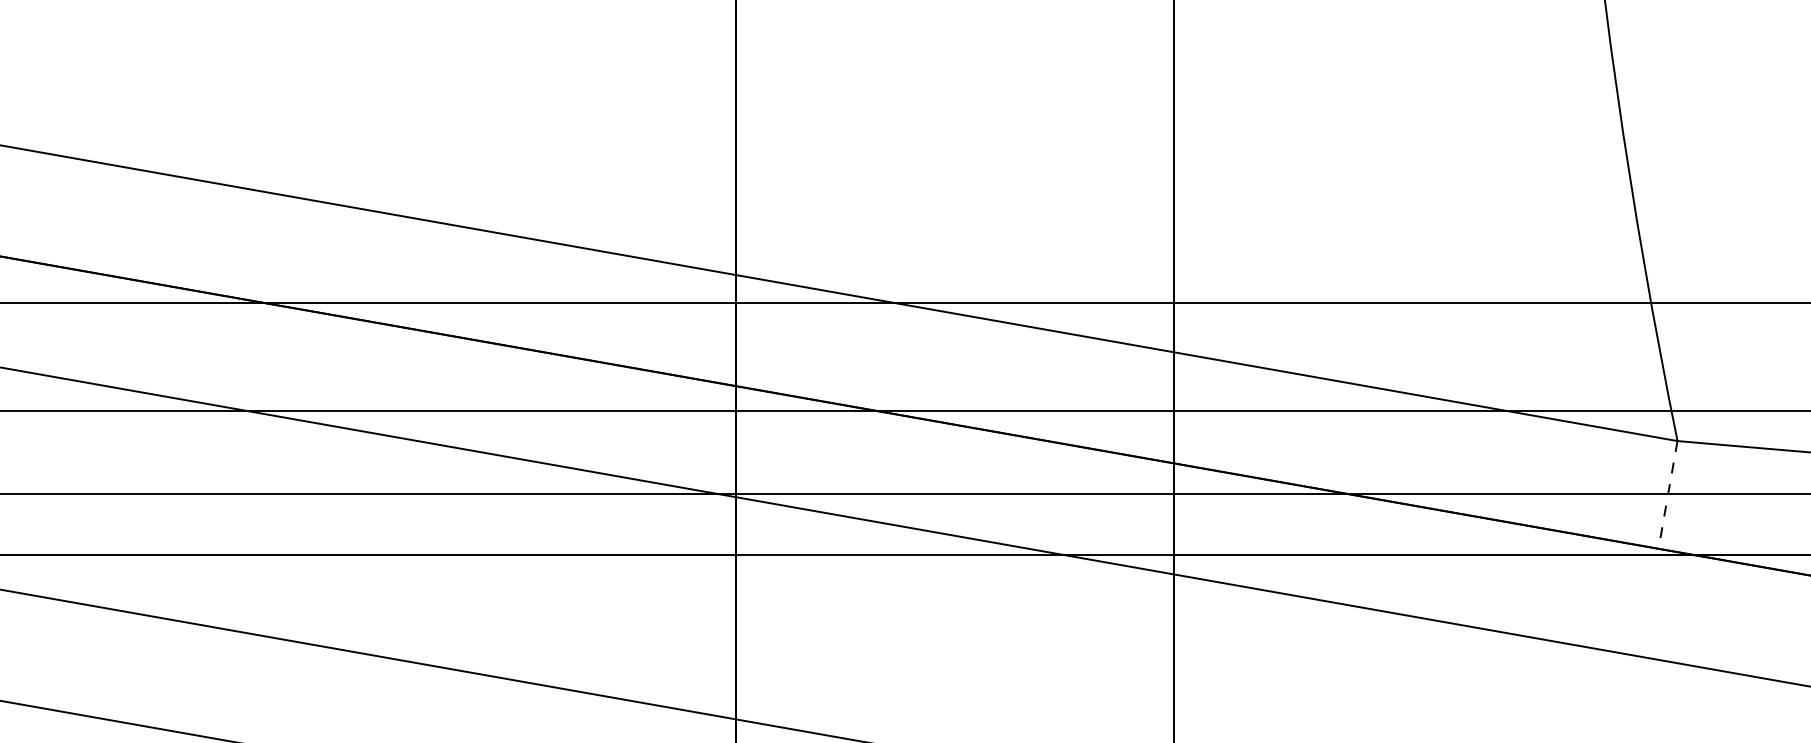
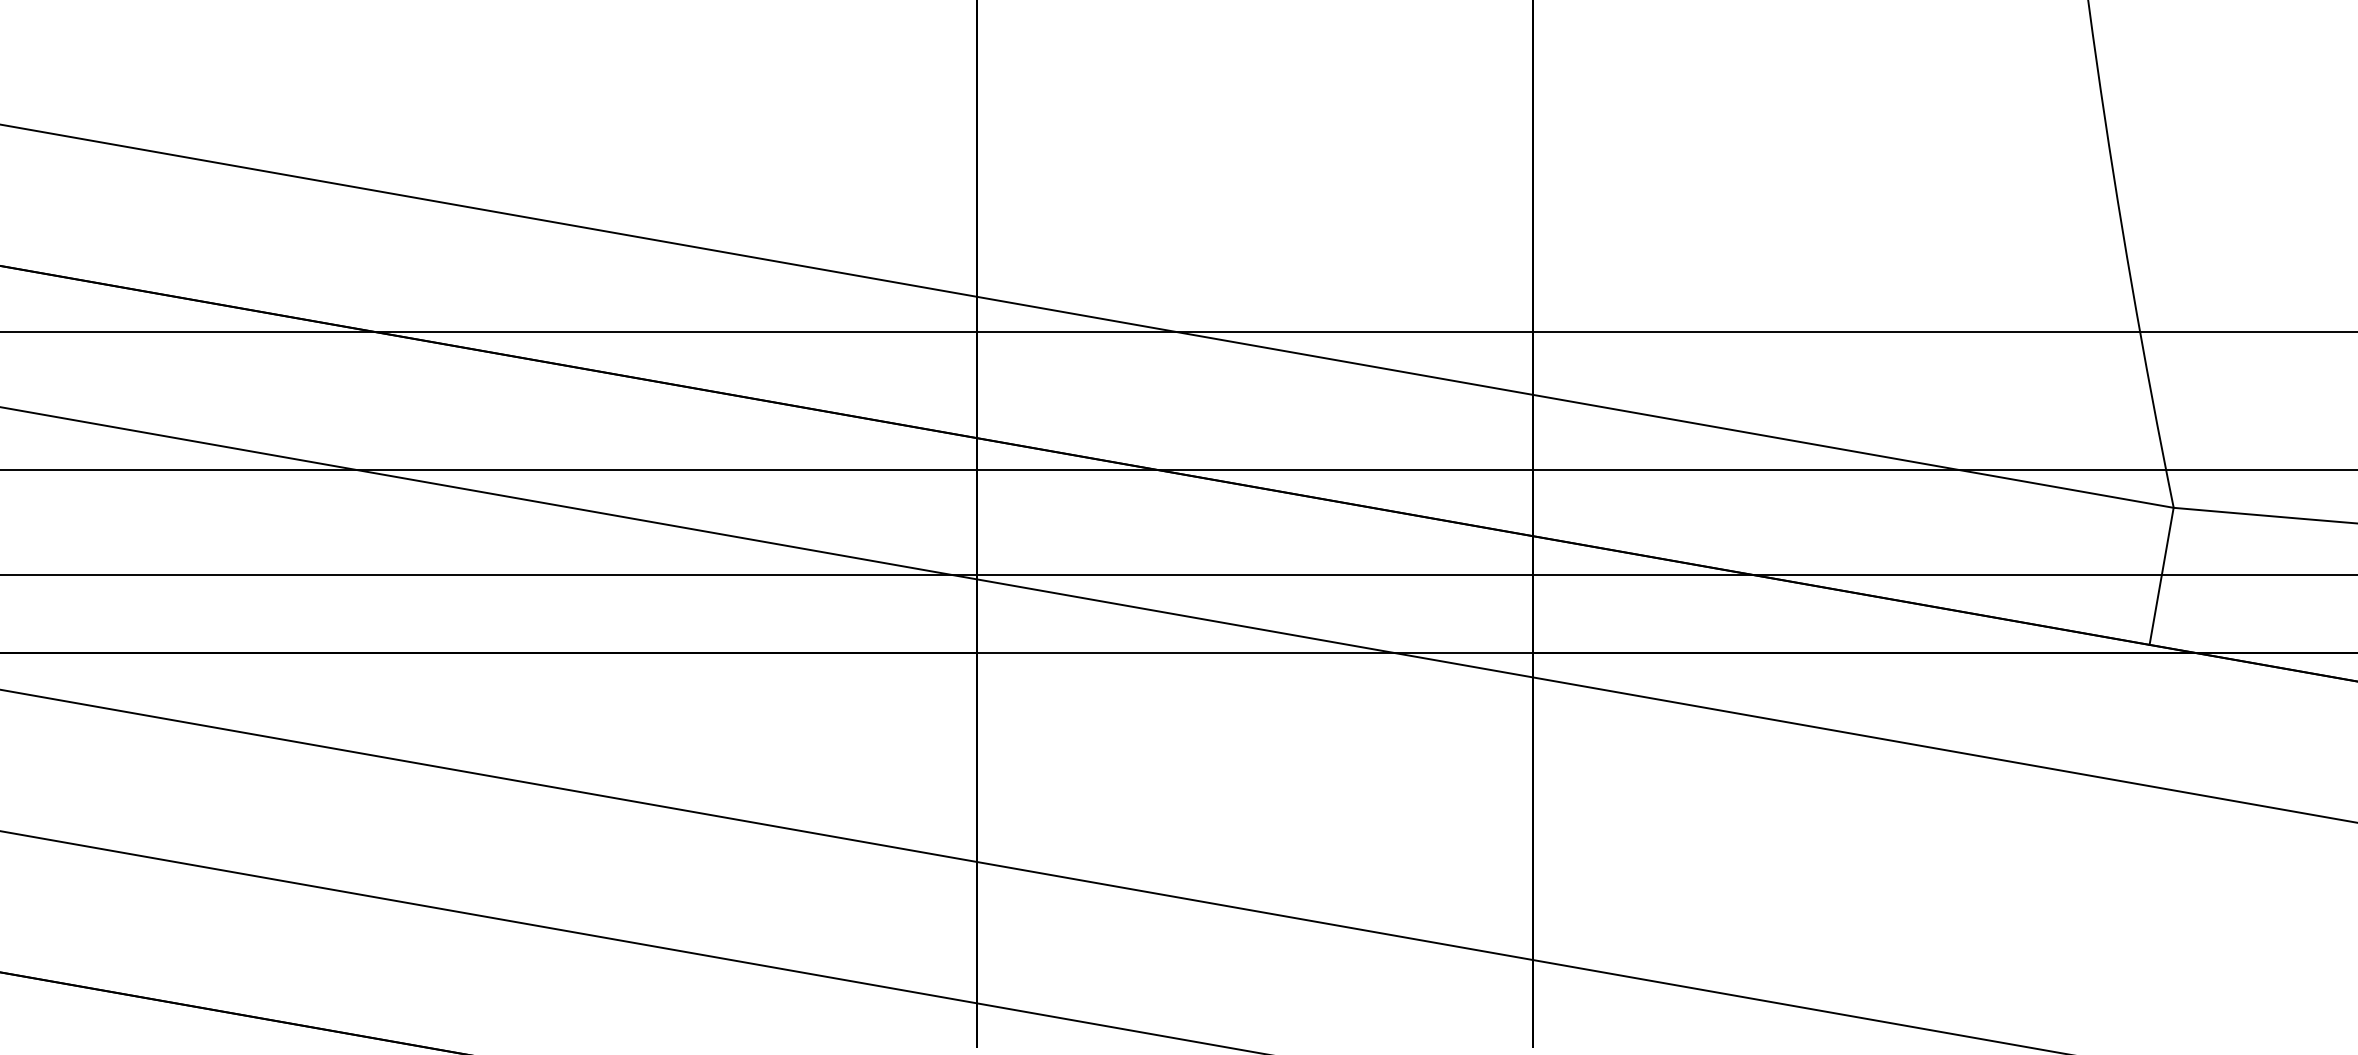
line: (1667, 495) -> (2161, 576), dashed -> solid

